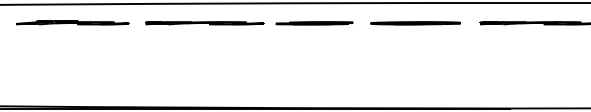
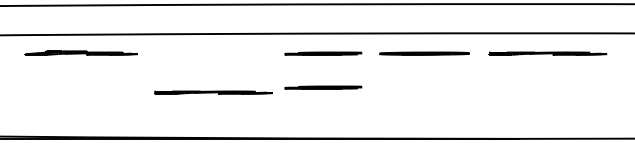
line: (204, 23) -> (213, 92), moved
line: (314, 57) -> (323, 87), added

